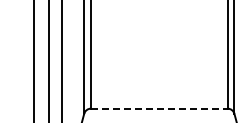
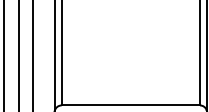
line: (159, 108) -> (131, 105), dashed -> solid

